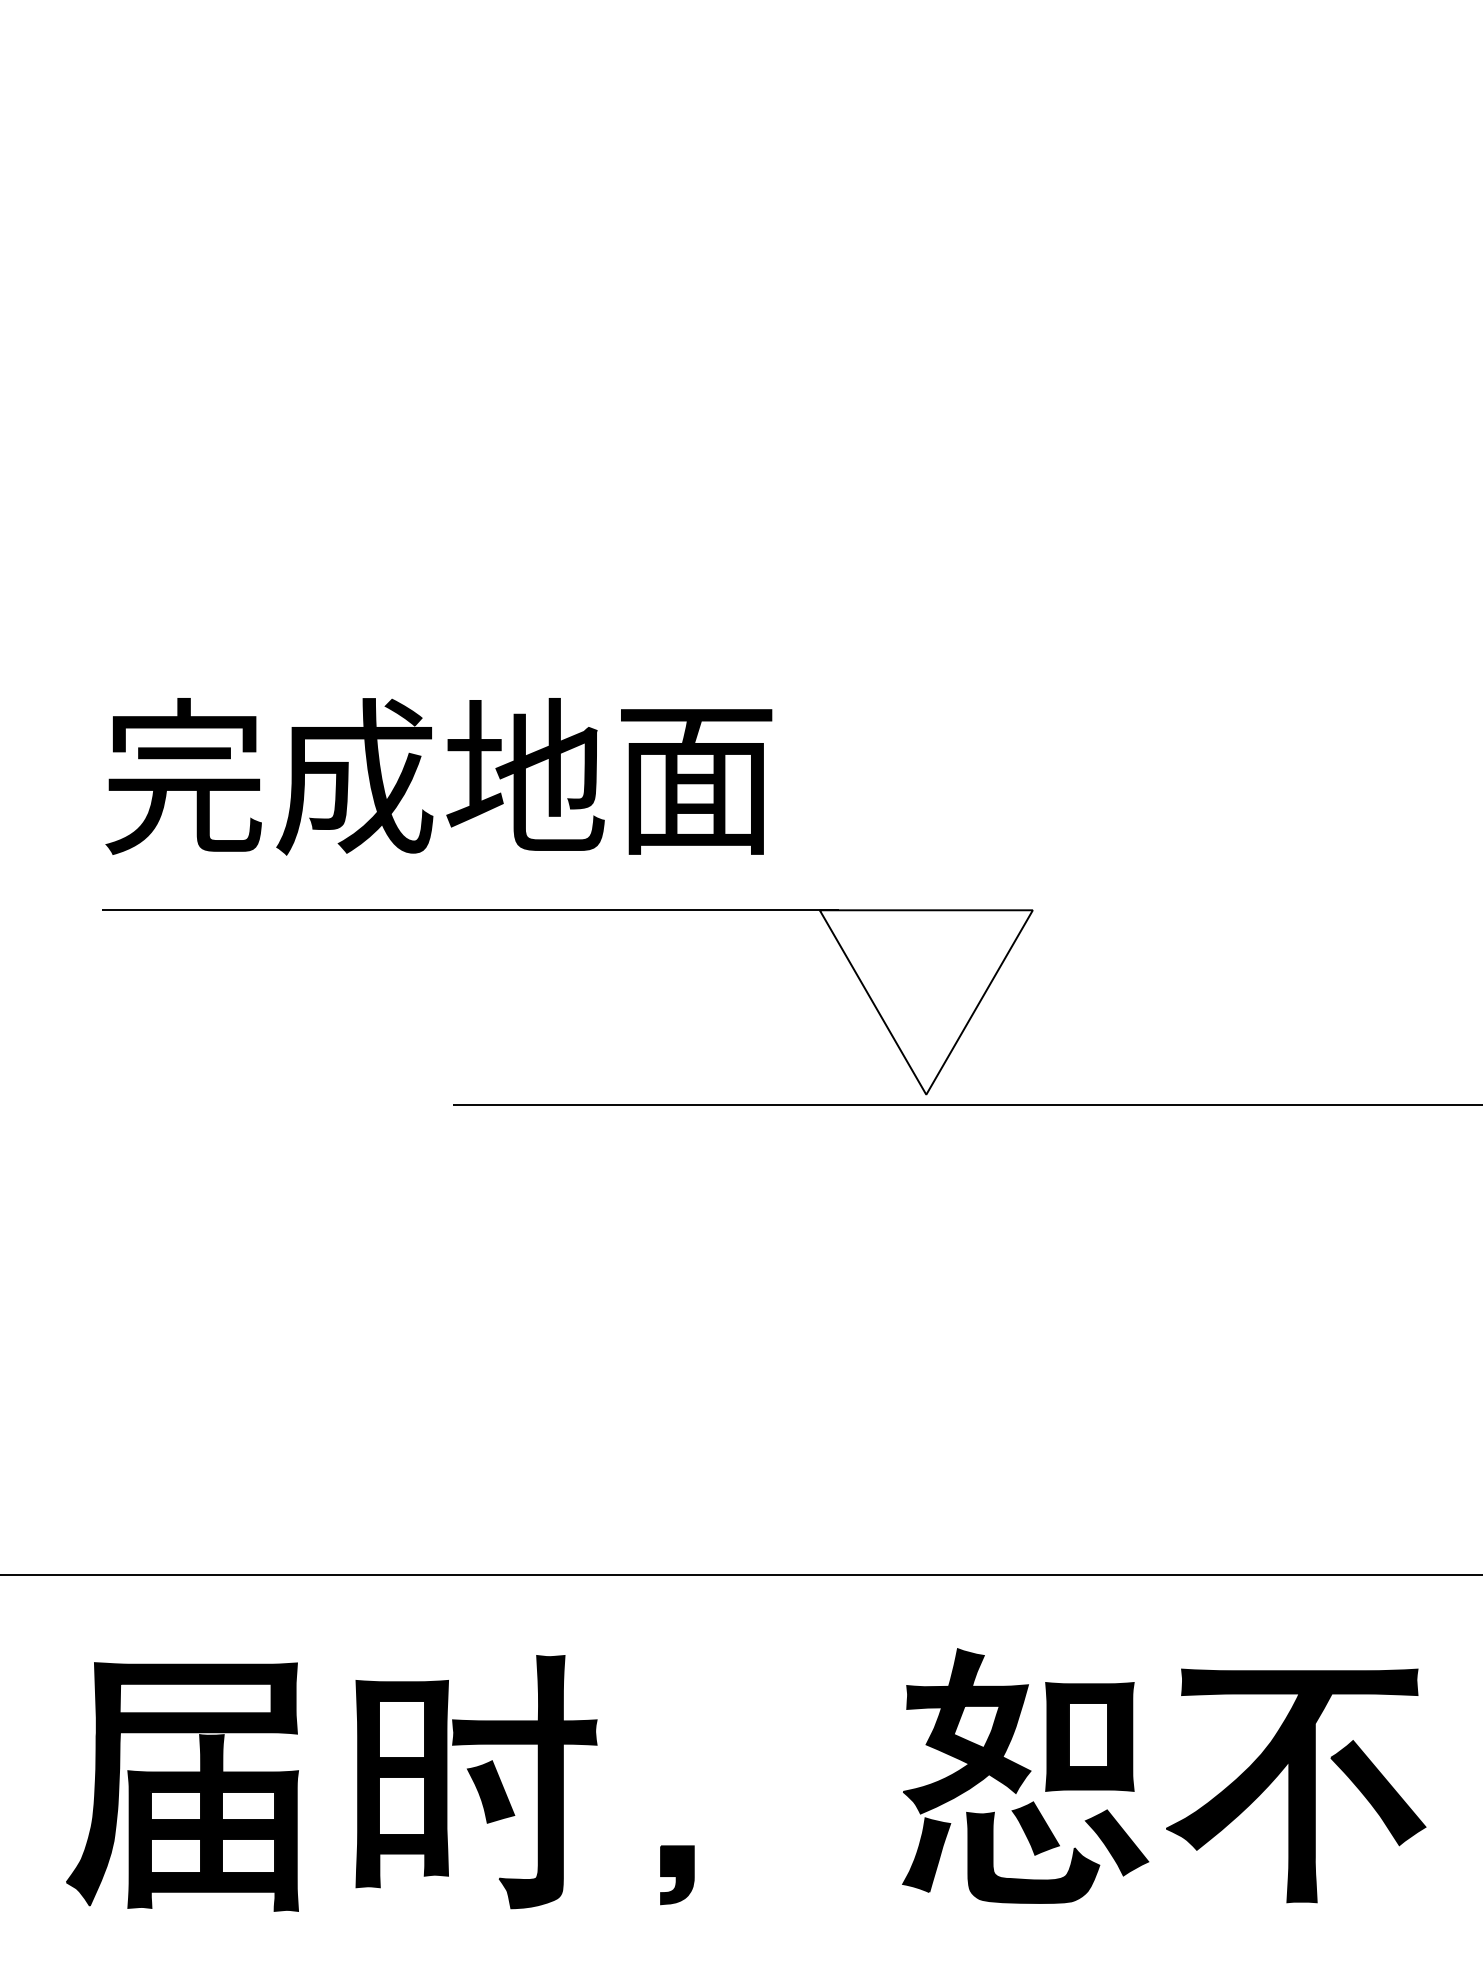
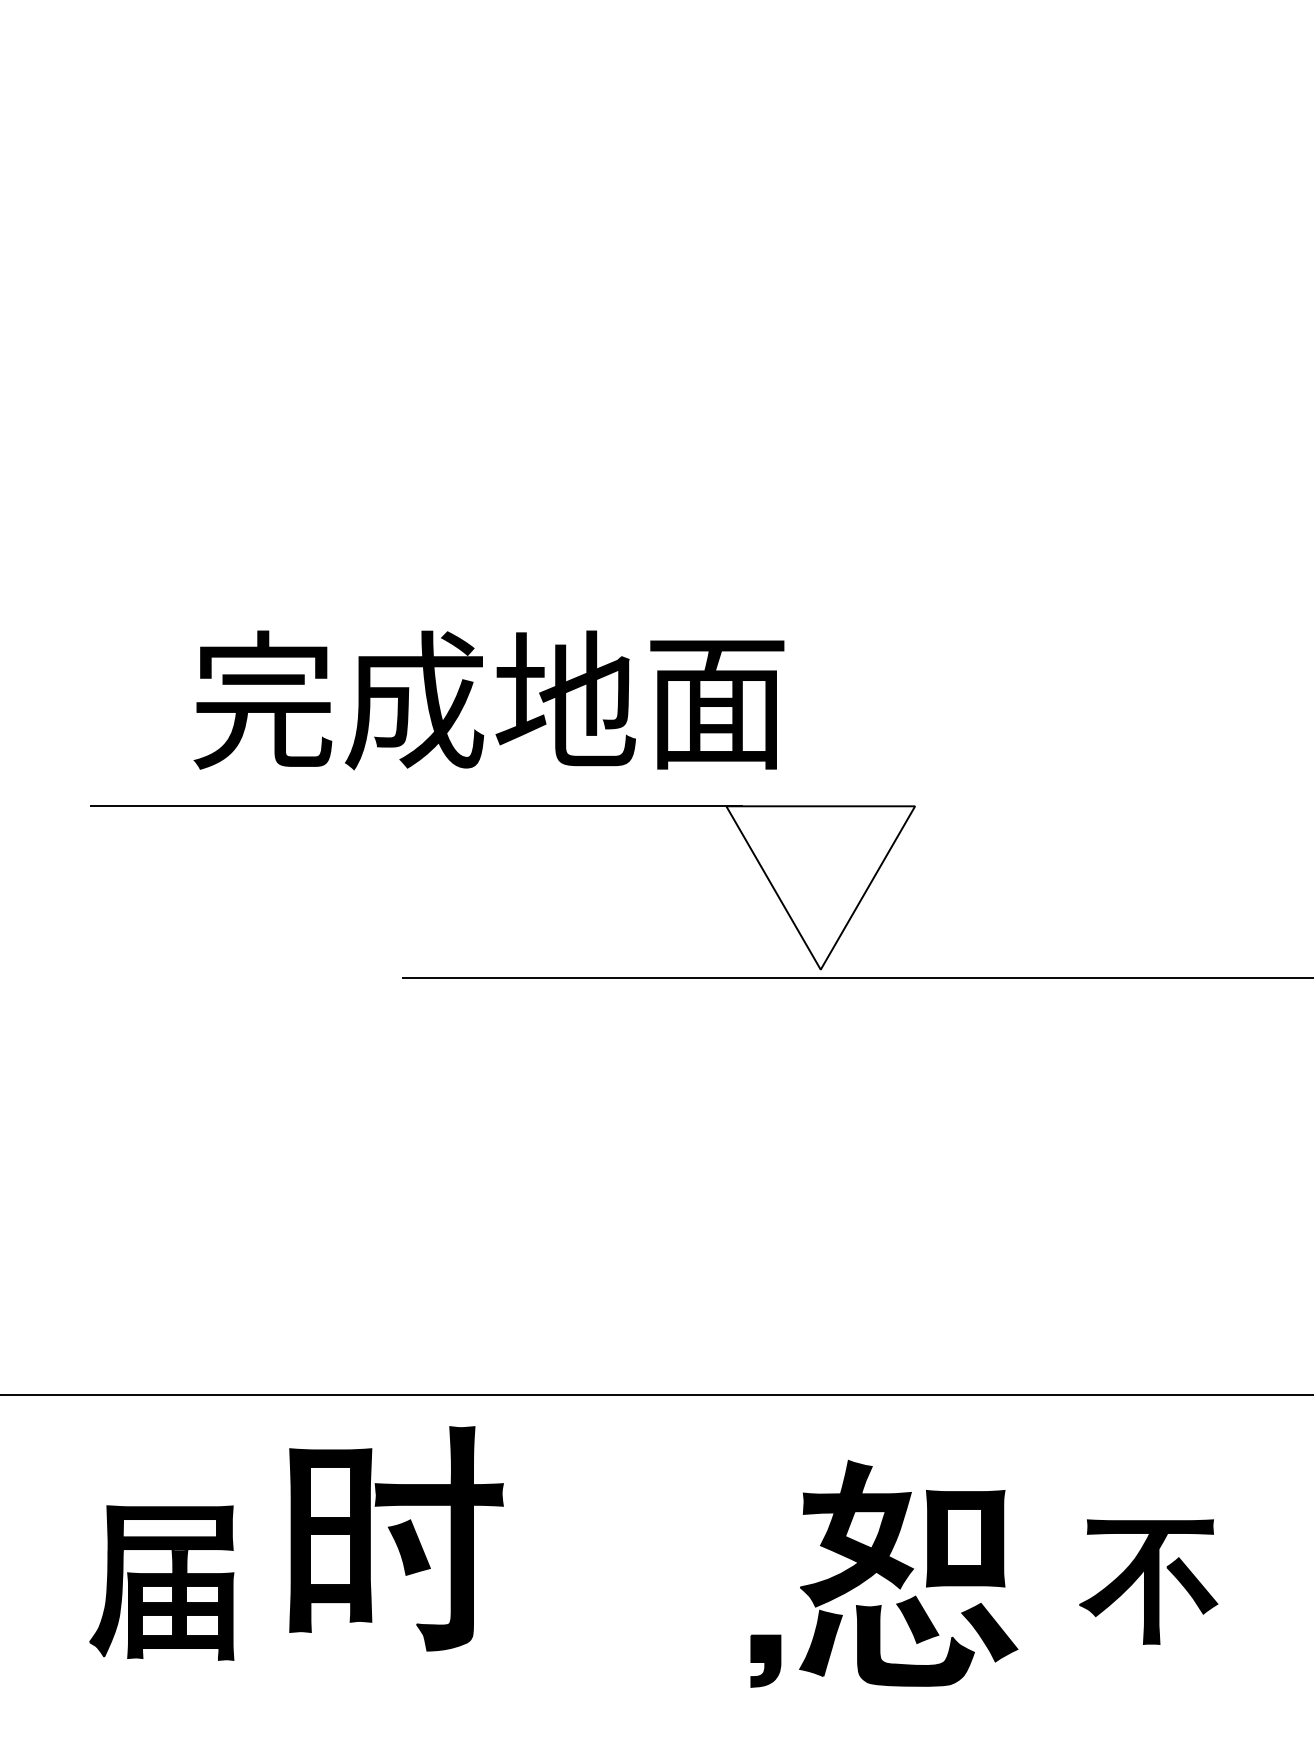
text: (438, 776) -> (488, 700), moved
part: (476, 1782) -> (396, 1539), moved
part: (1296, 1785) -> (1148, 1581), size x0.6
part: (182, 1786) -> (161, 1582), size x0.7
part: (677, 1875) -> (765, 1661), moved

